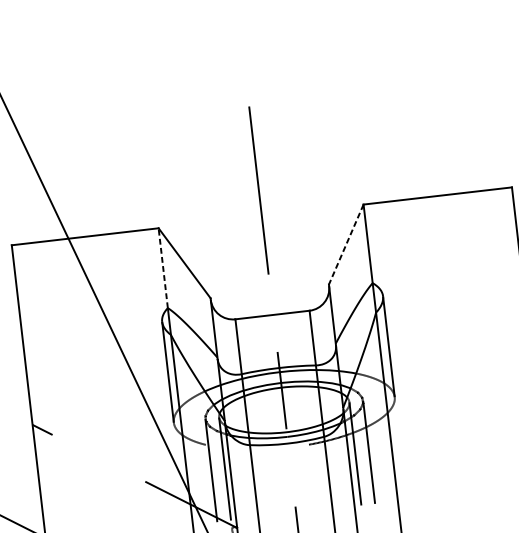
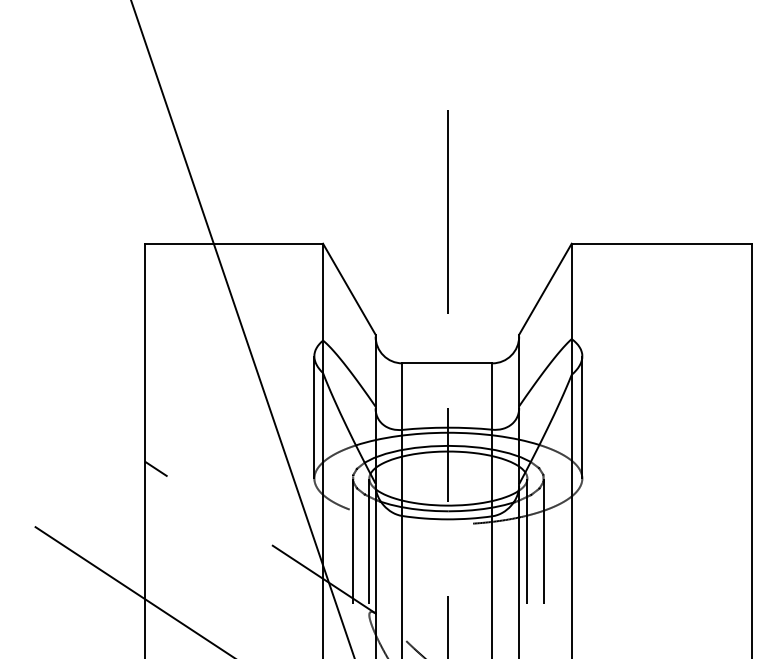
line: (346, 244) -> (545, 289), dashed -> solid
line: (163, 267) -> (323, 291), dashed -> solid

